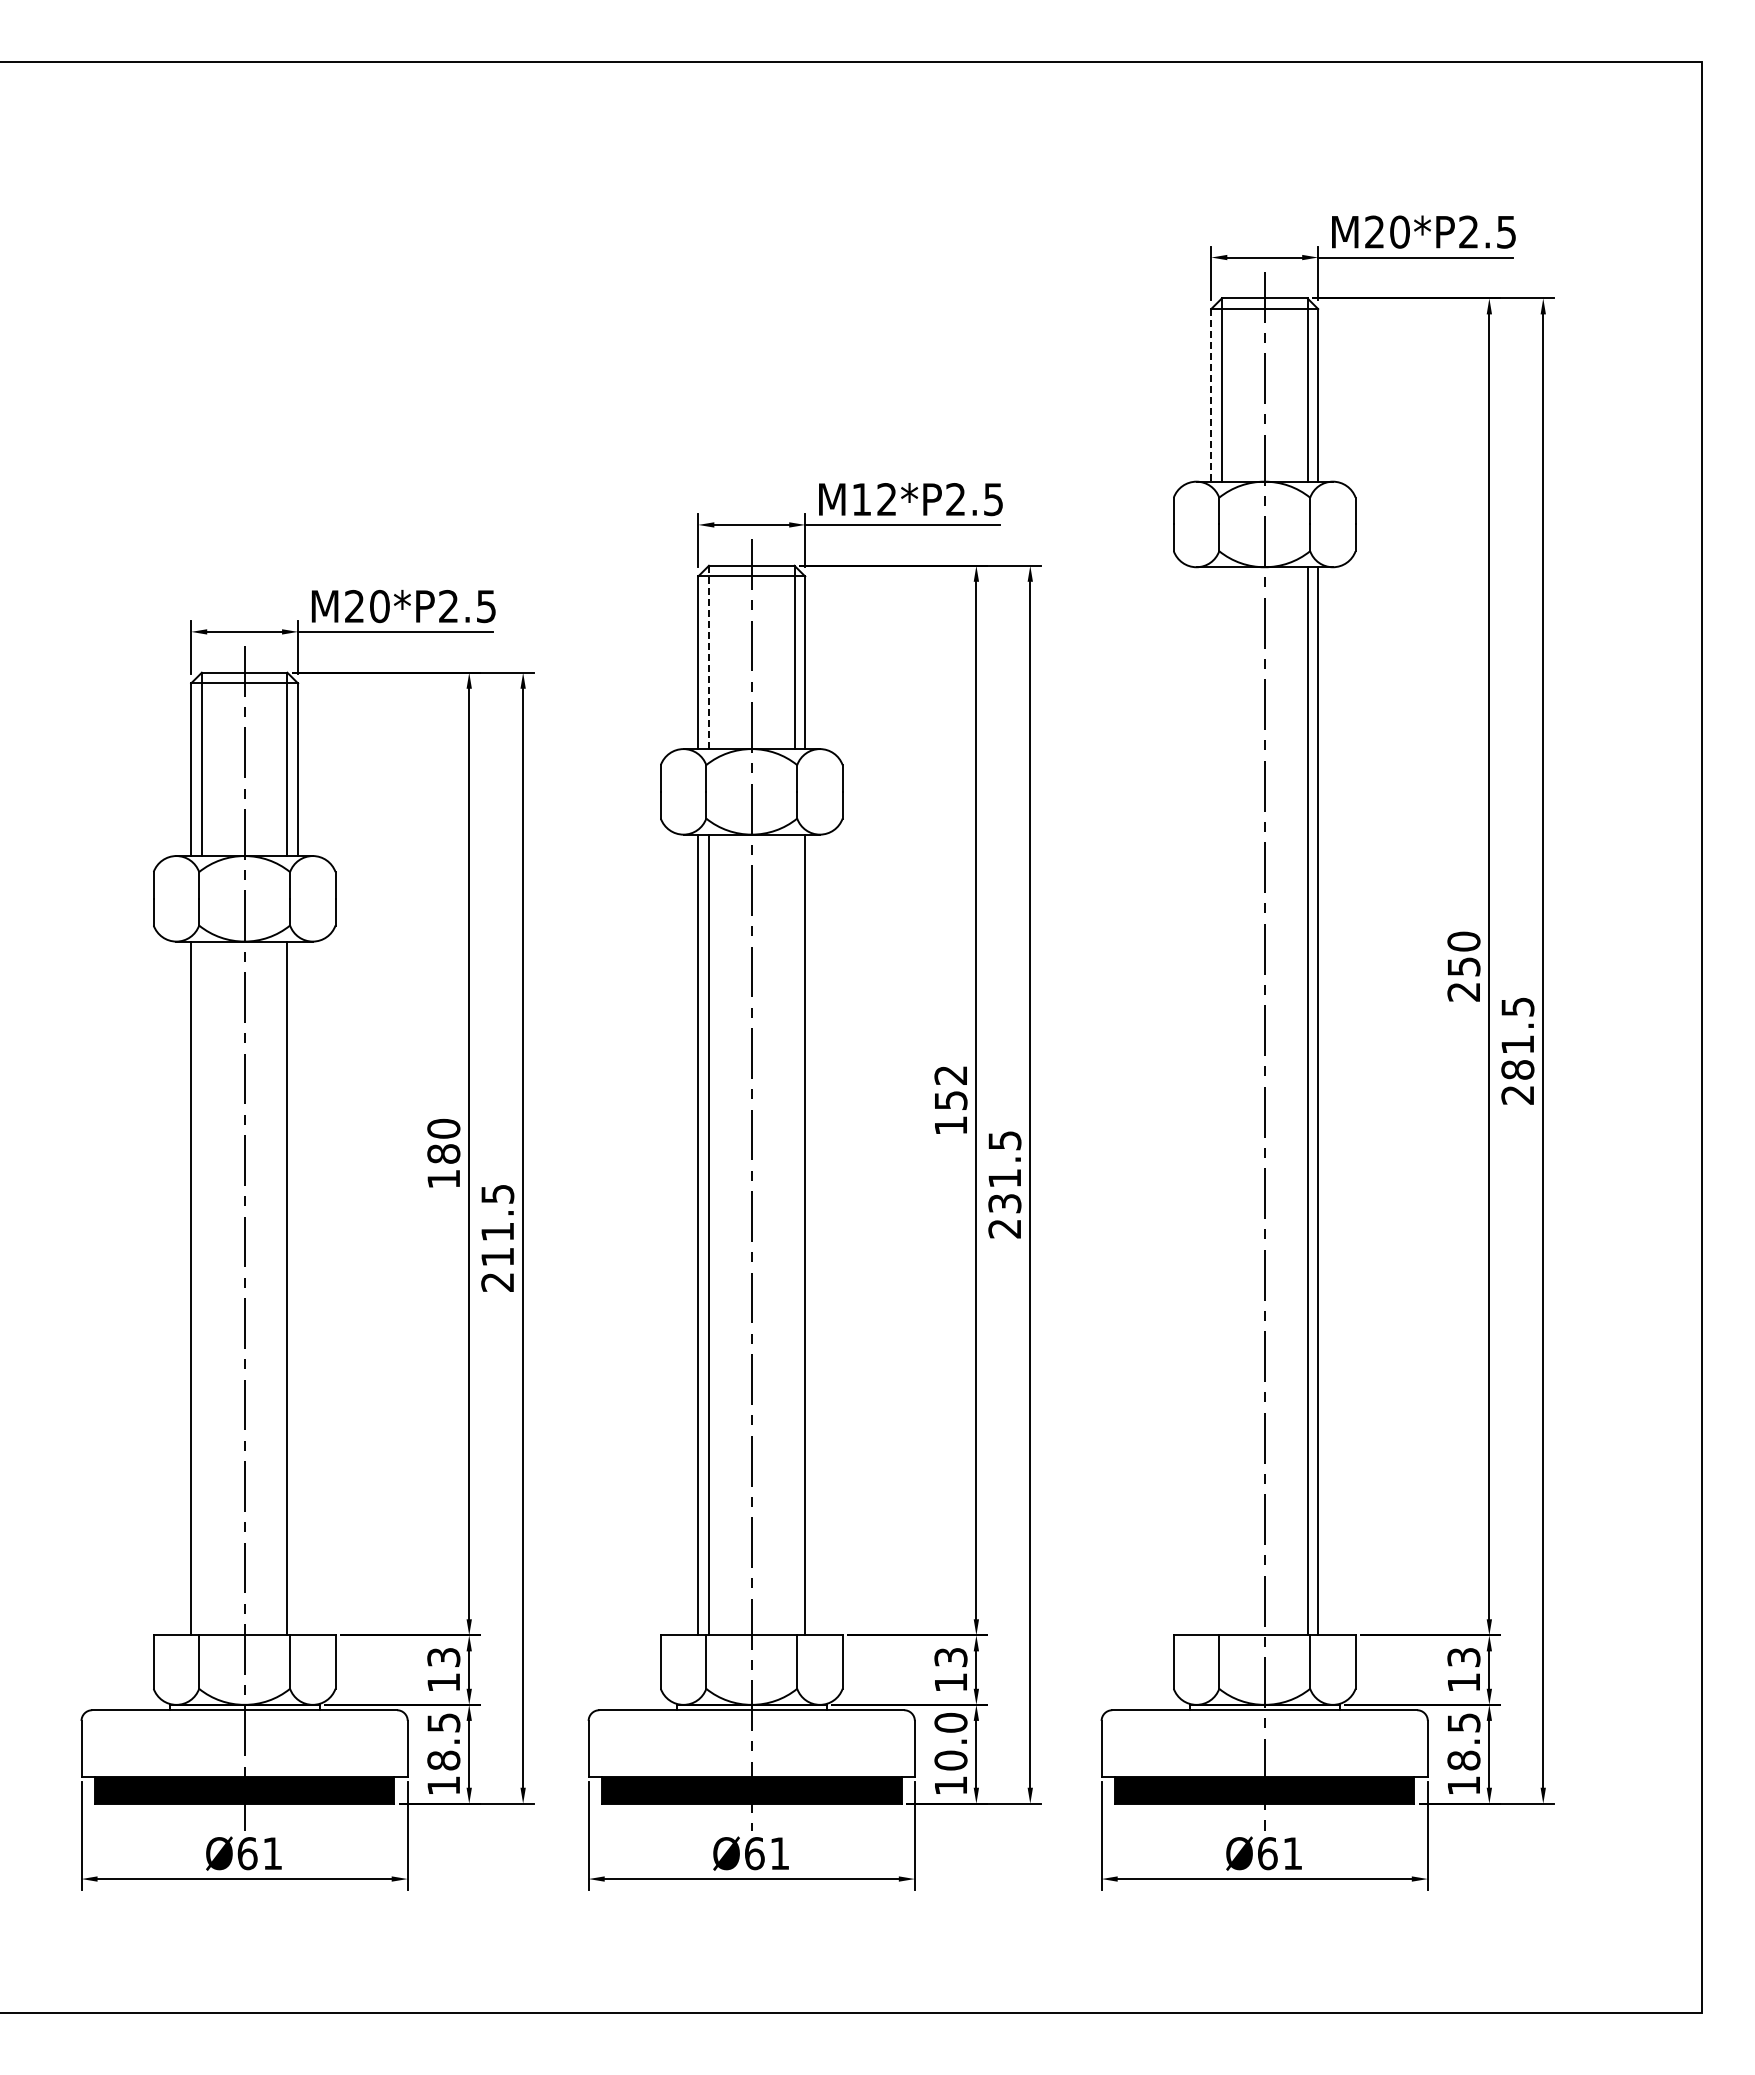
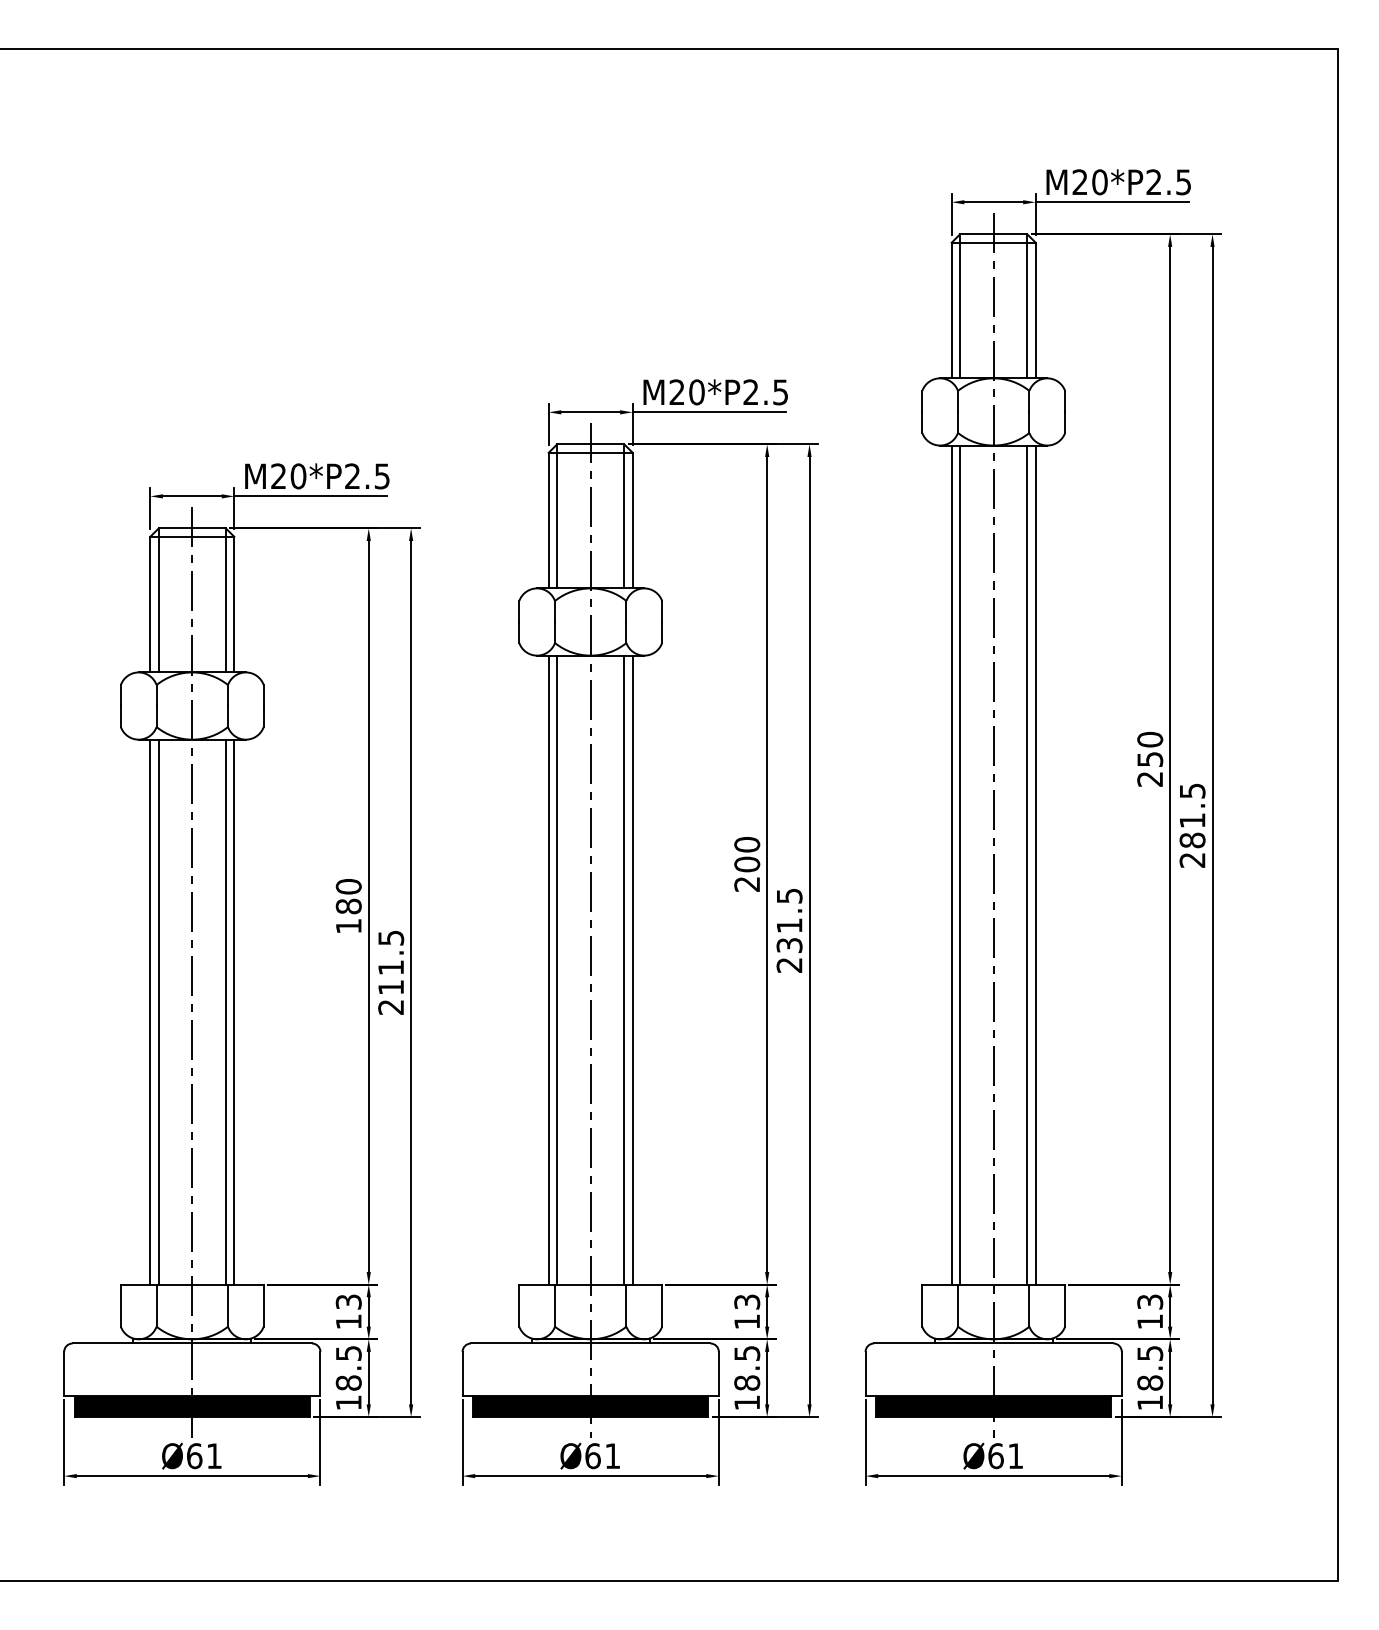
line: (1211, 395) -> (951, 310), dashed -> solid
text: (874, 499) -> (687, 392), M12*P2.5 -> M20*P2.5
line: (708, 657) -> (556, 516), dashed -> solid
text: (950, 1100) -> (746, 864), 152 -> 200
line: (1211, 1101) -> (951, 865), added
line: (1221, 1101) -> (959, 865), added
line: (794, 1234) -> (624, 969), added
line: (201, 1288) -> (158, 1012), added
line: (298, 1288) -> (234, 1012), added
text: (950, 1741) -> (746, 1368), 10.0 -> 18.5

